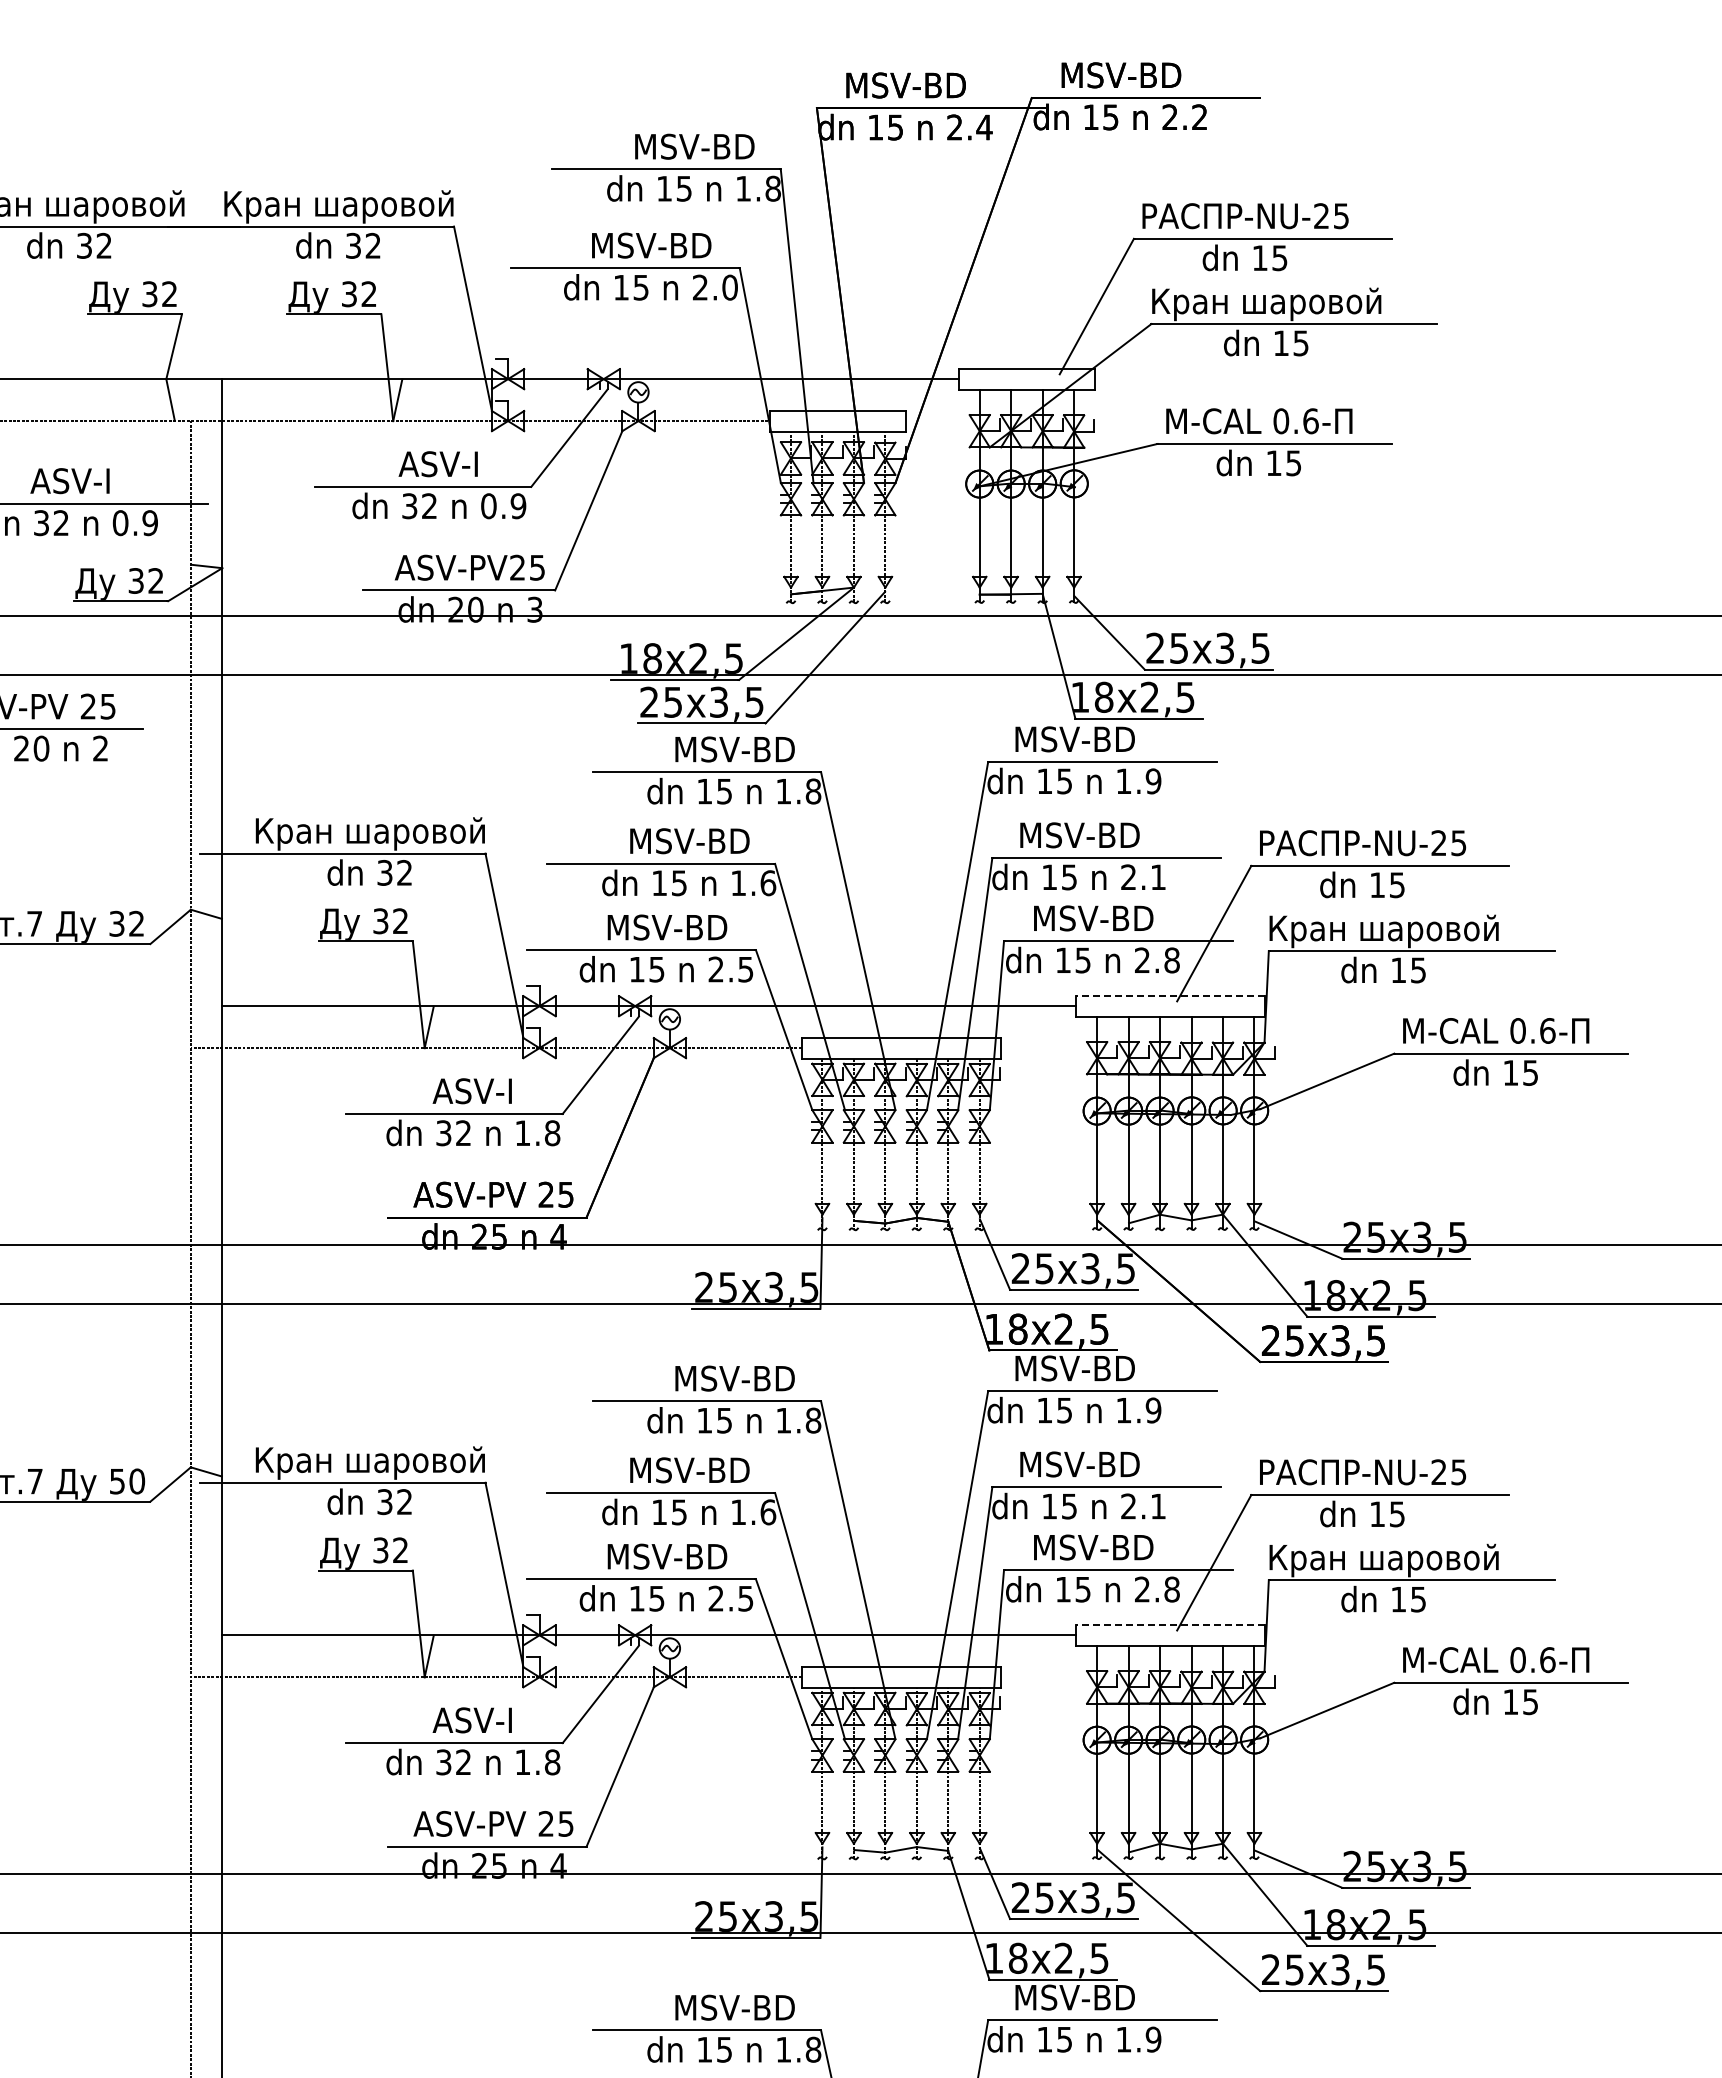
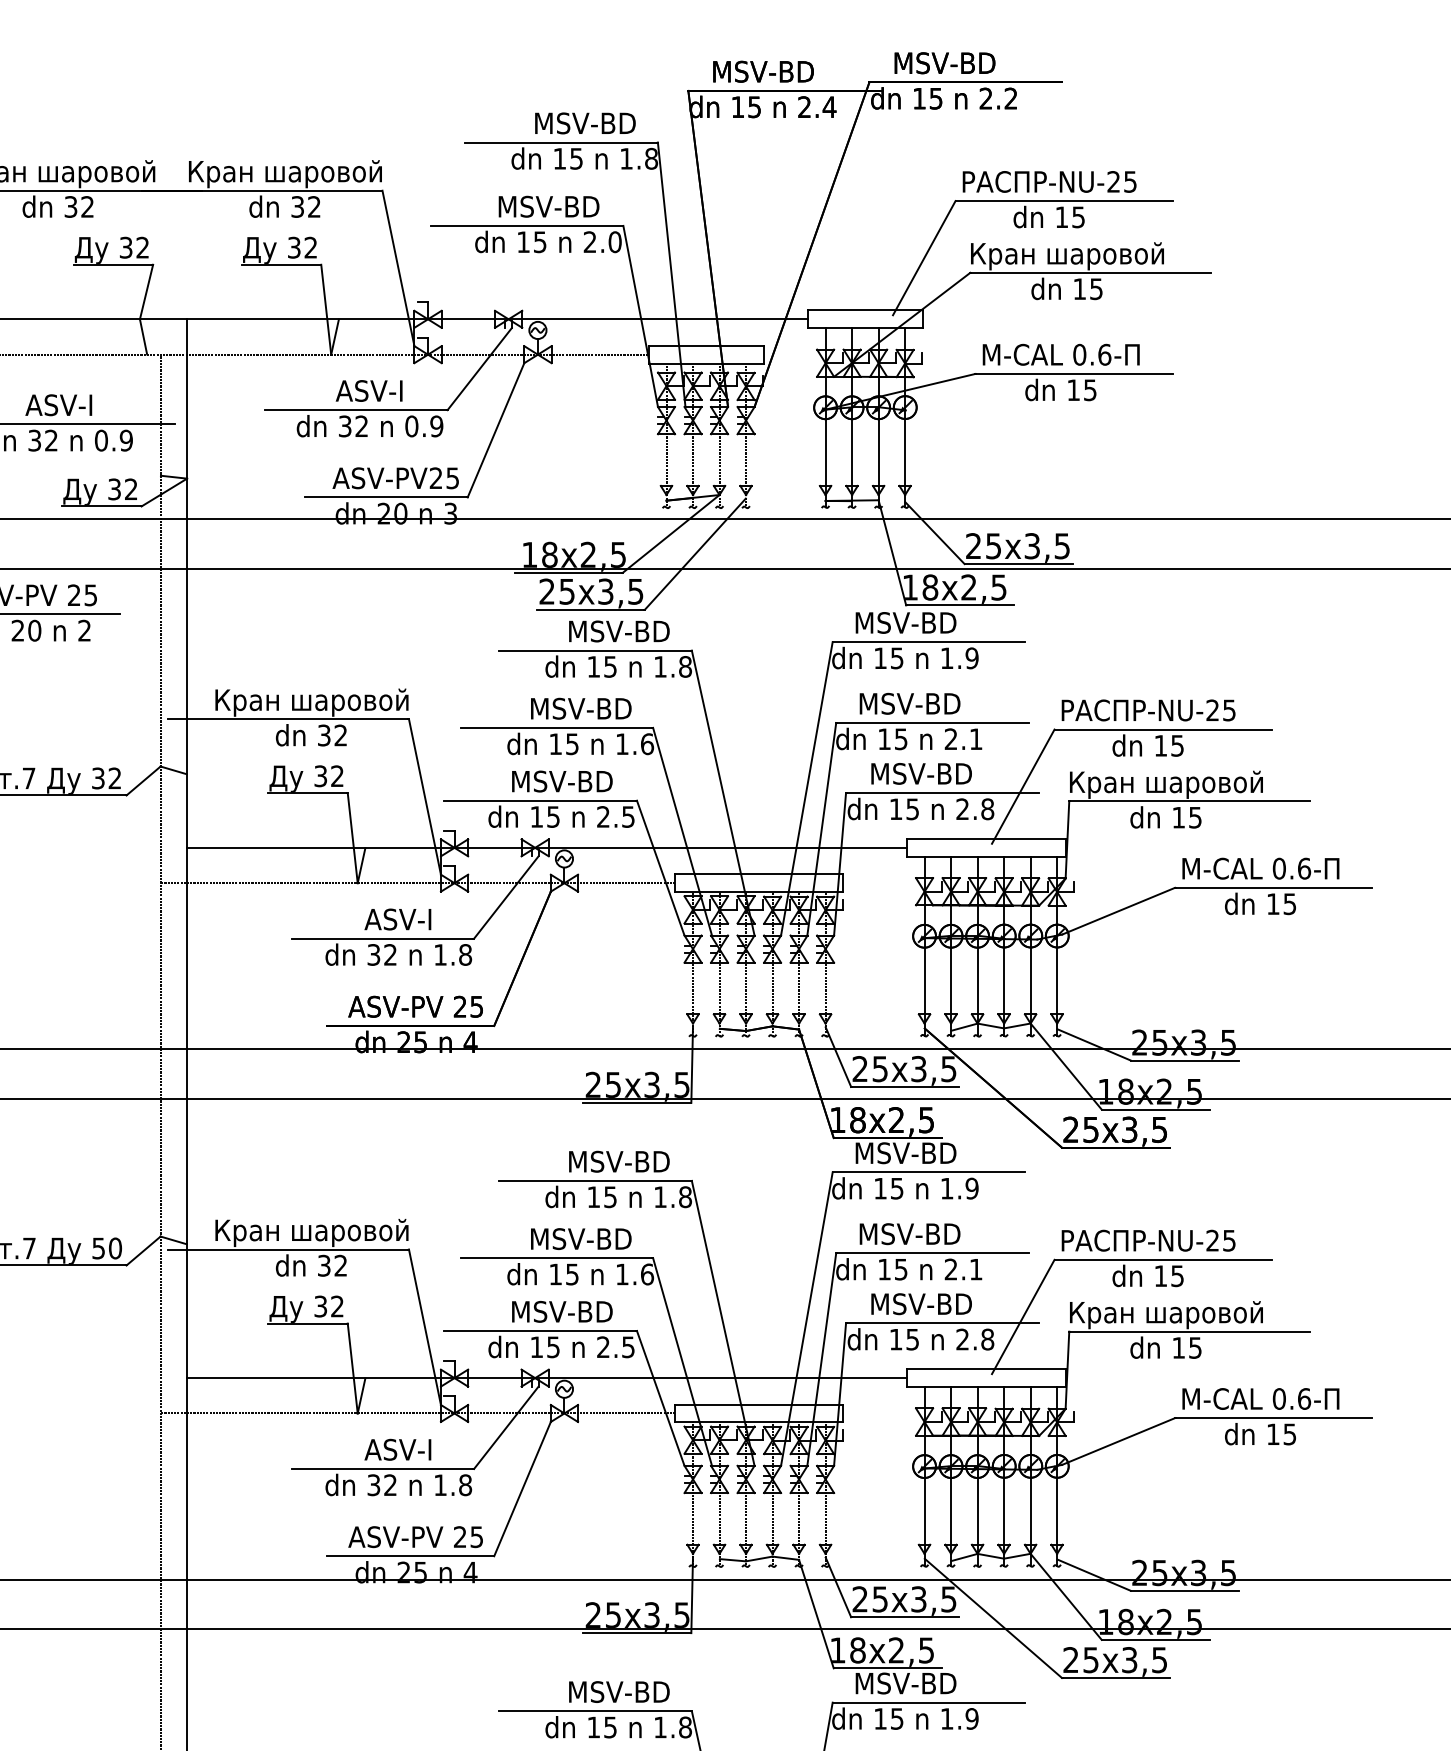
line: (1170, 995) -> (986, 838), dashed -> solid
line: (1170, 1624) -> (986, 1369), dashed -> solid

